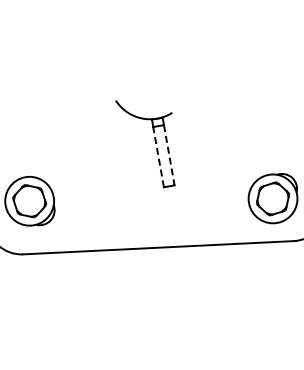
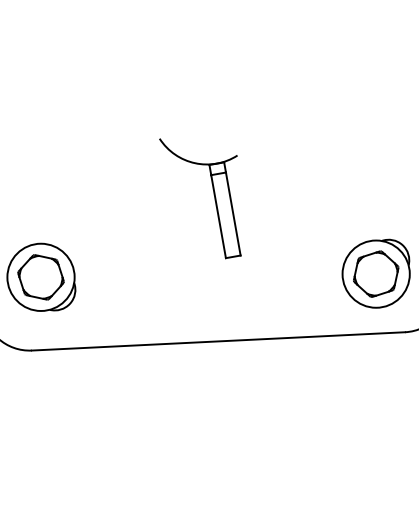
line: (169, 155) -> (233, 214), dashed -> solid
line: (158, 157) -> (218, 217), dashed -> solid

